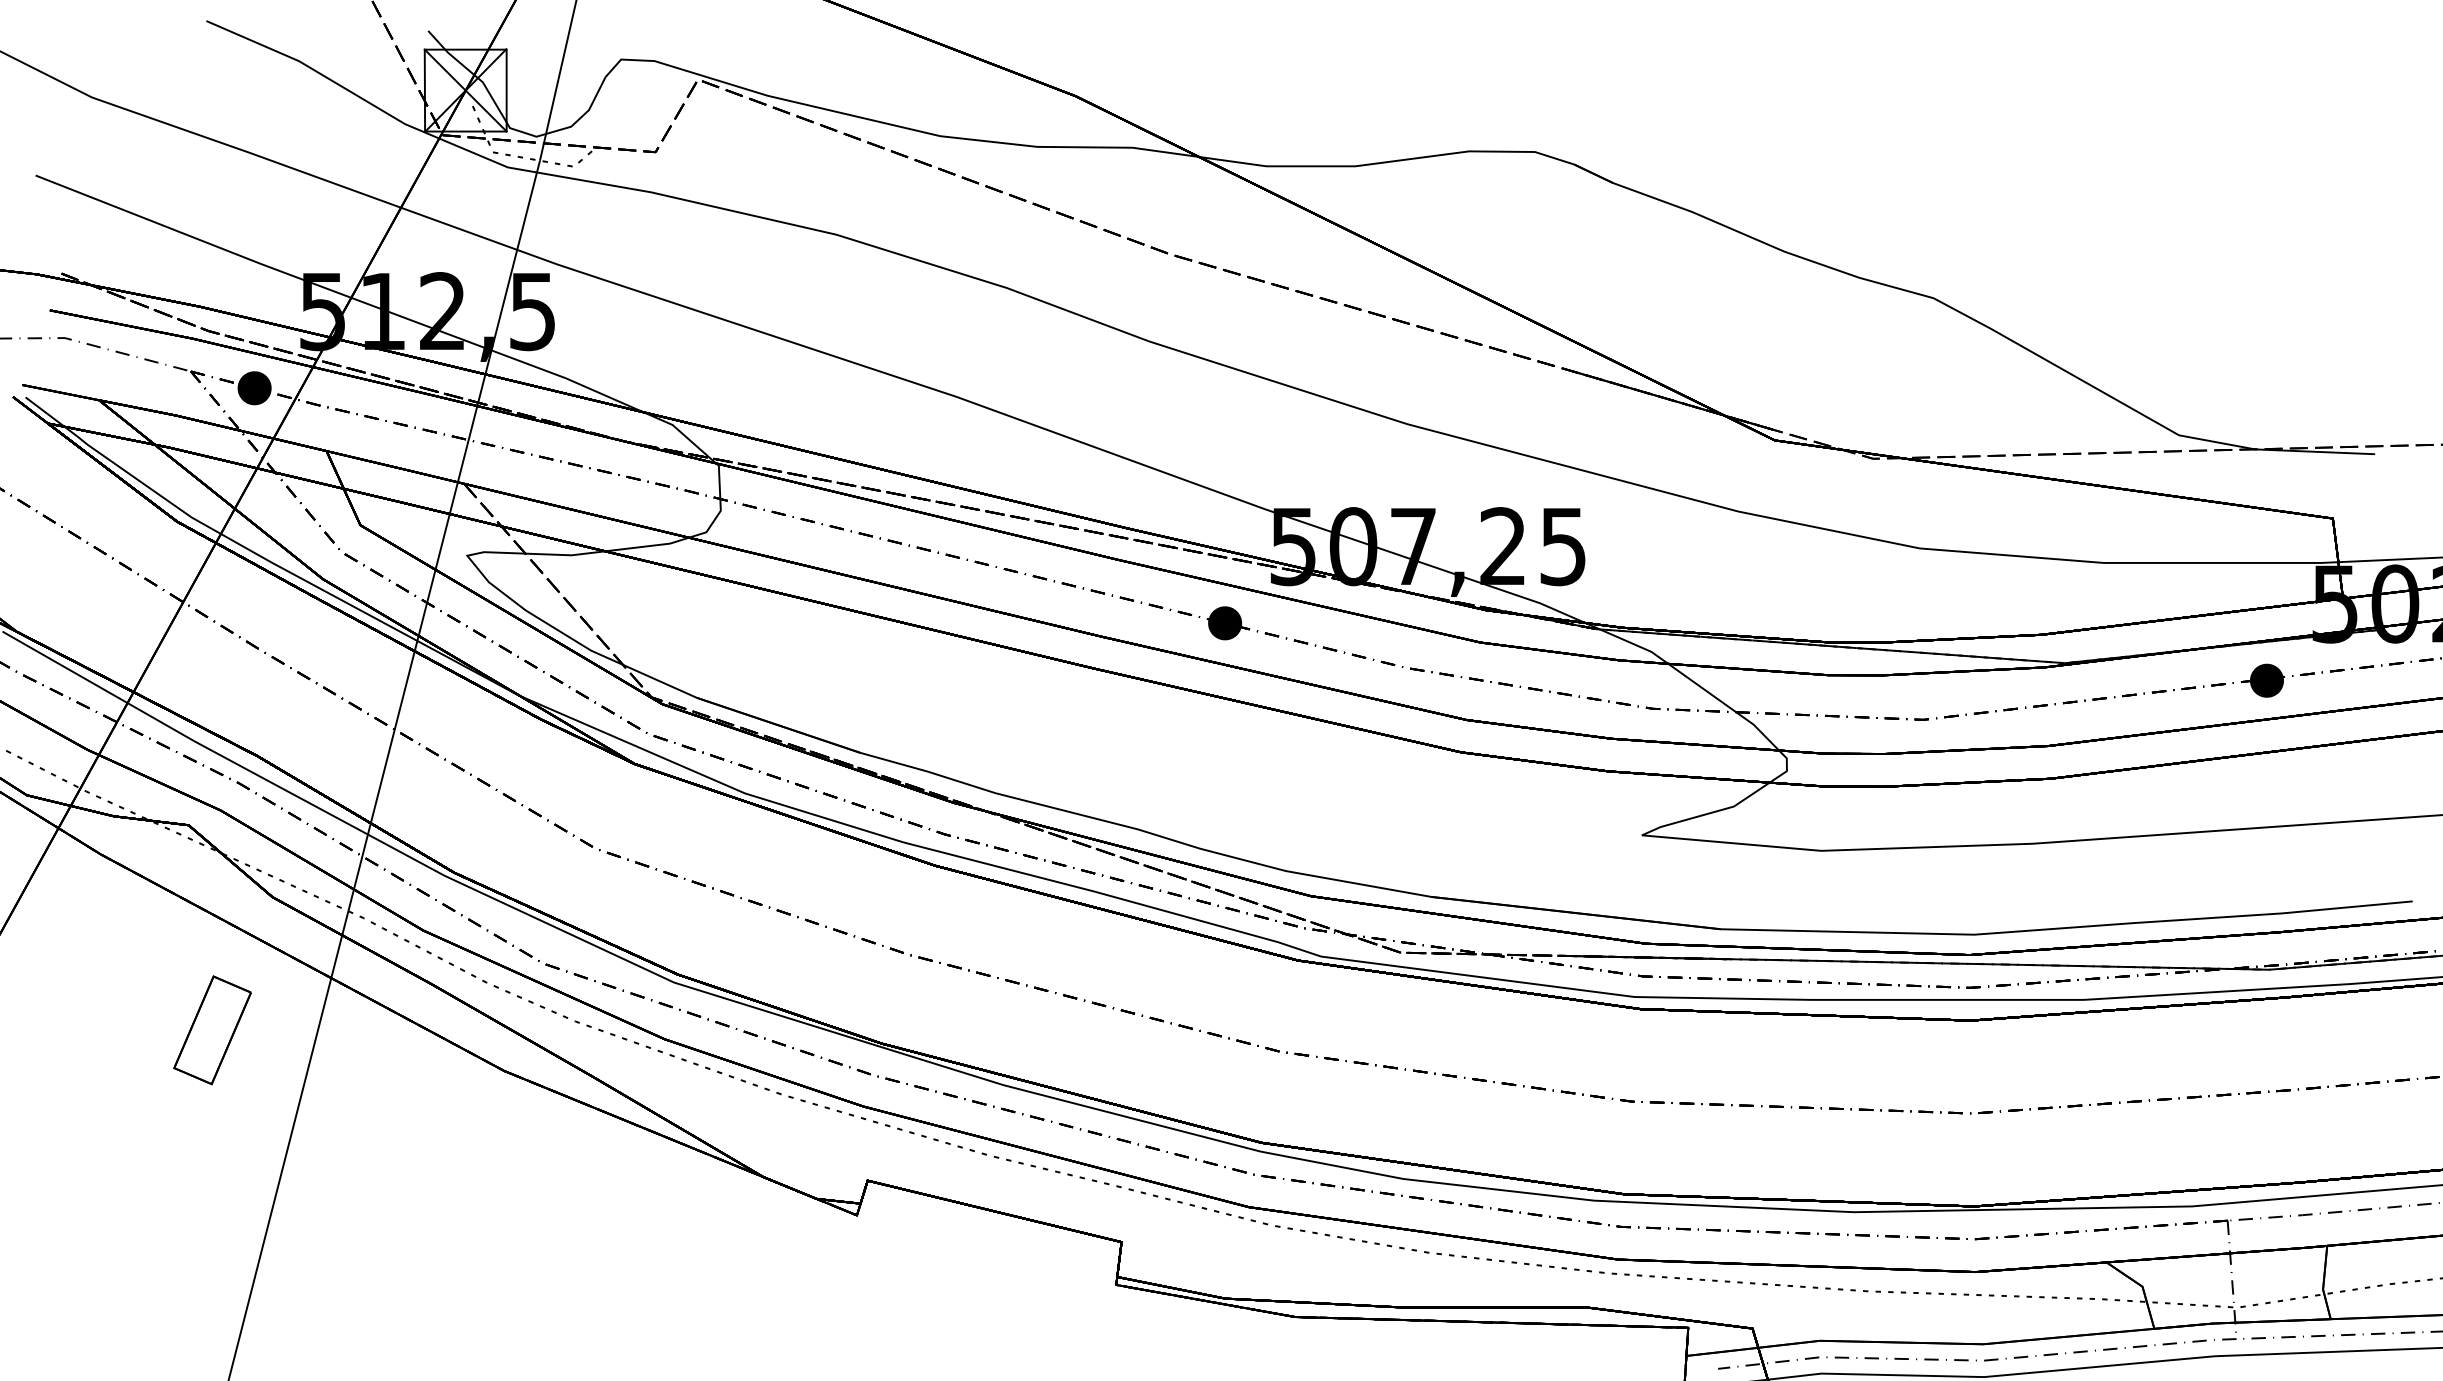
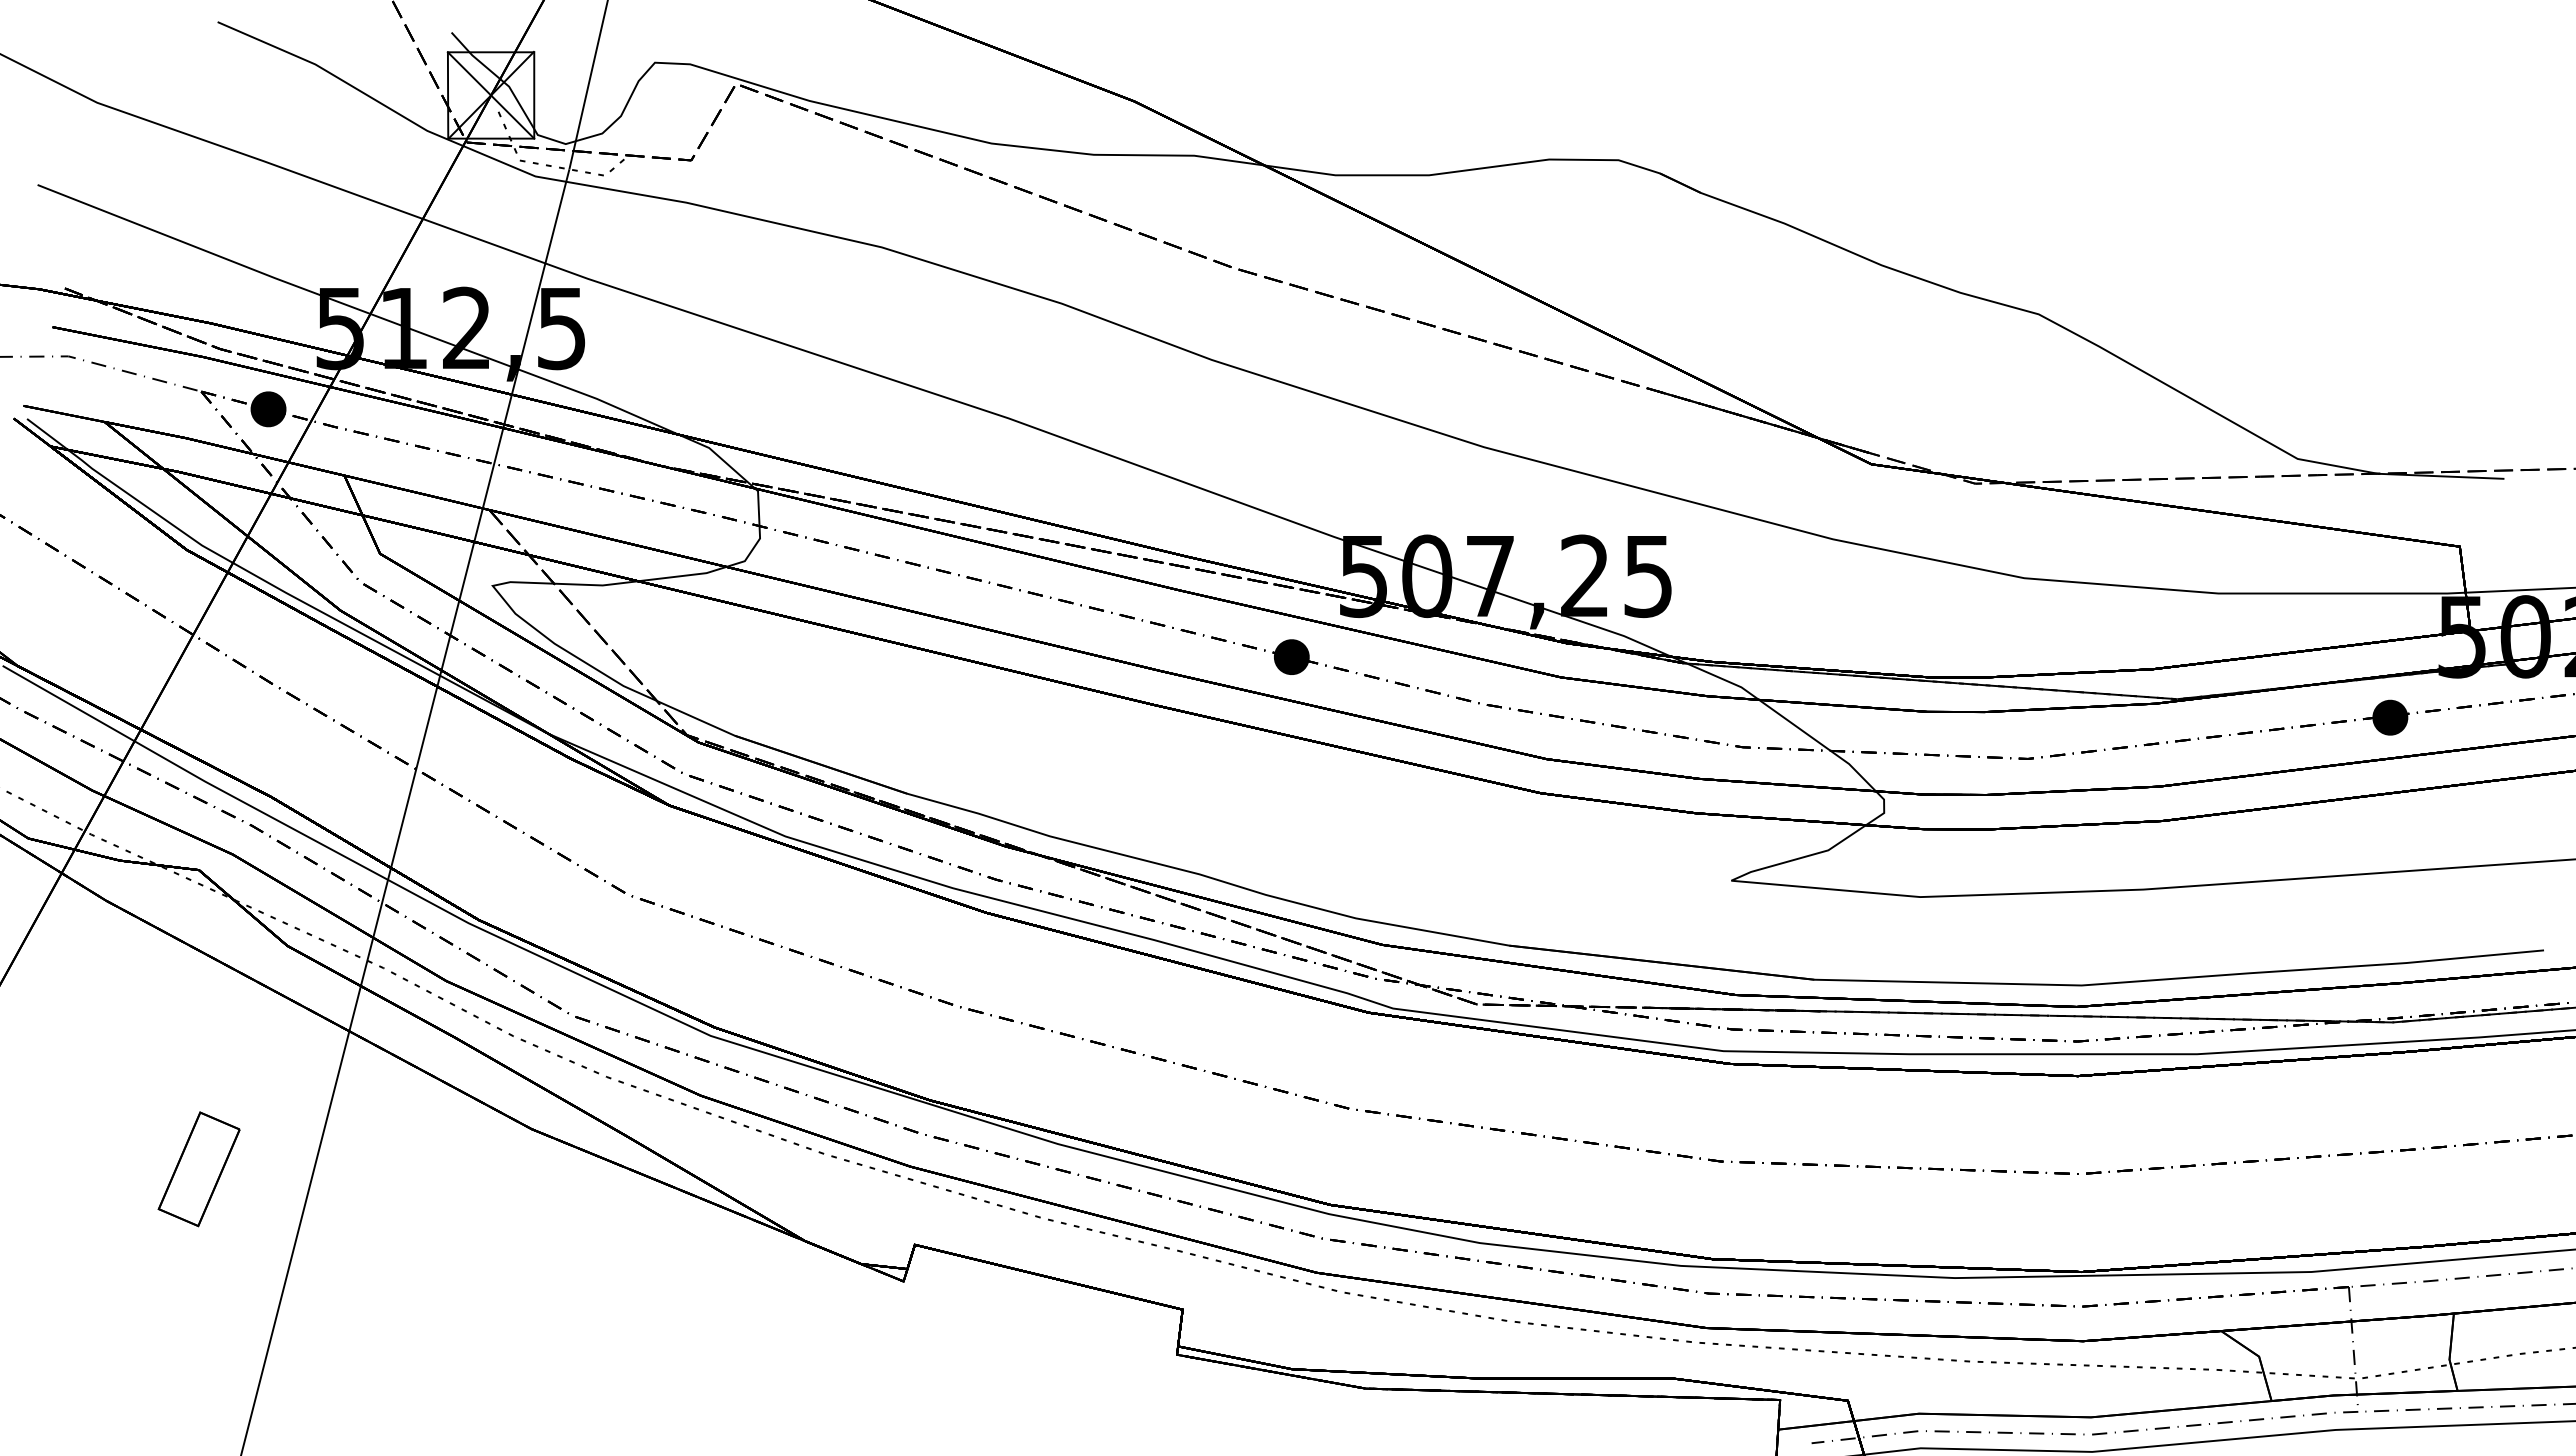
part: (211, 1030) -> (198, 1169), moved

